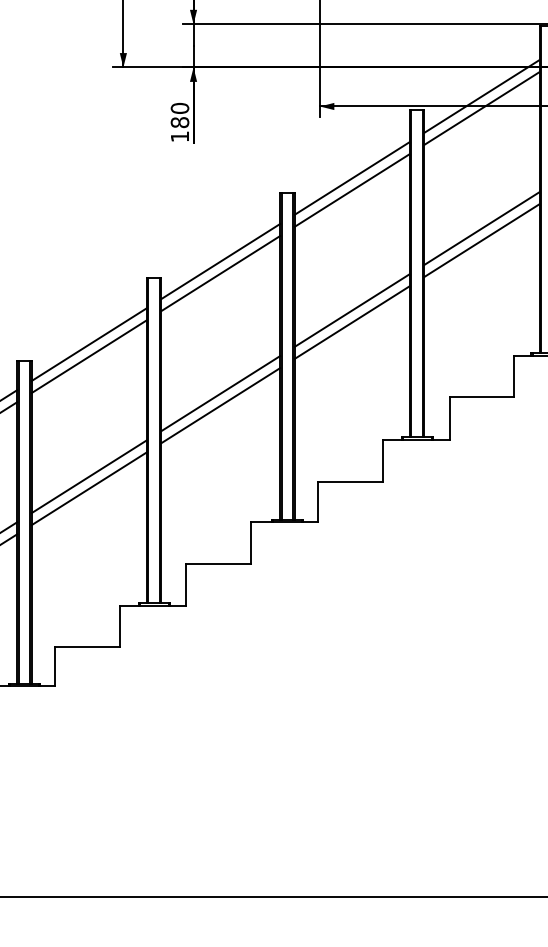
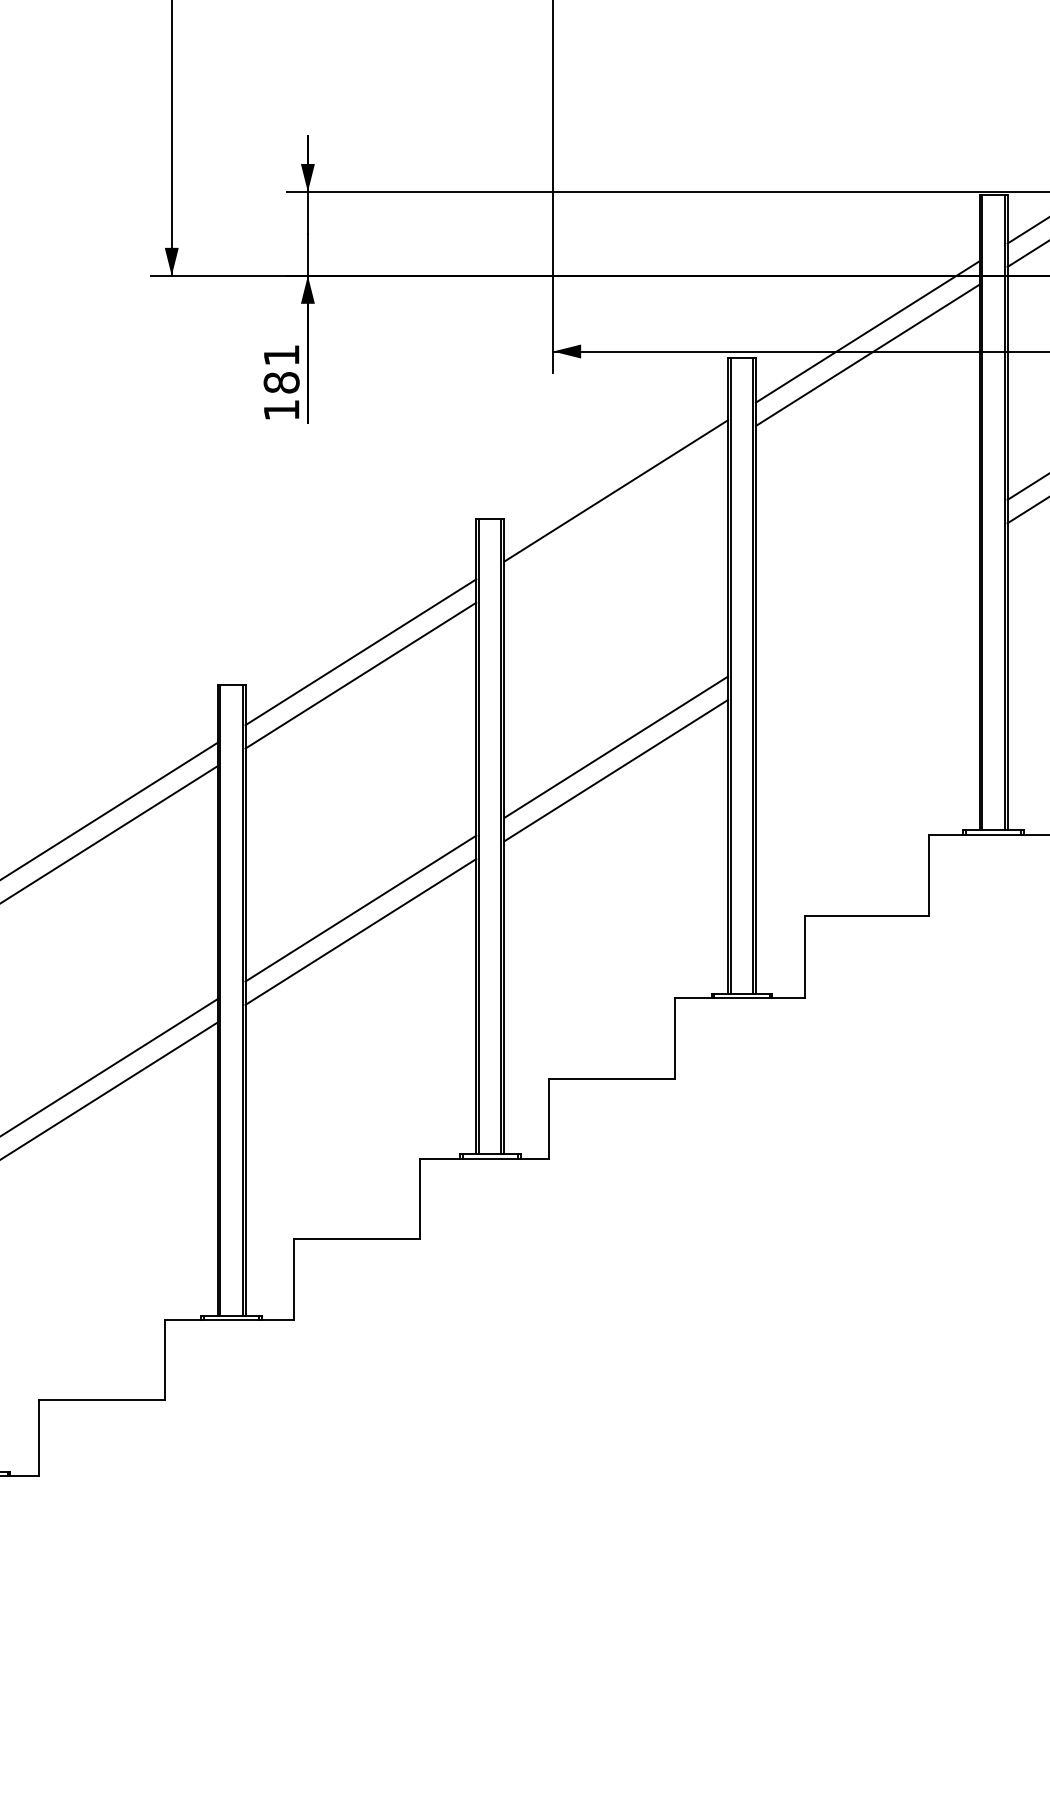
text: (179, 107) -> (280, 353), 180 -> 181
line: (352, 189) -> (616, 512), removed
line: (481, 228) -> (866, 588), removed
line: (481, 240) -> (866, 611), removed

